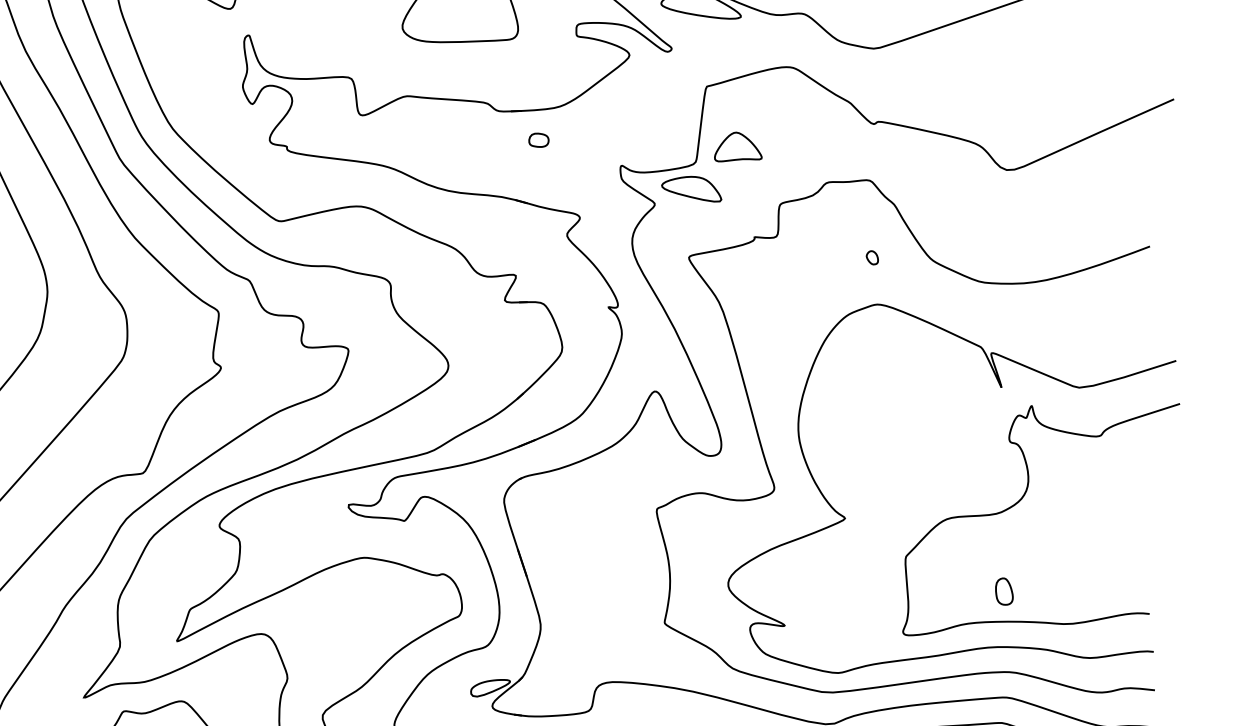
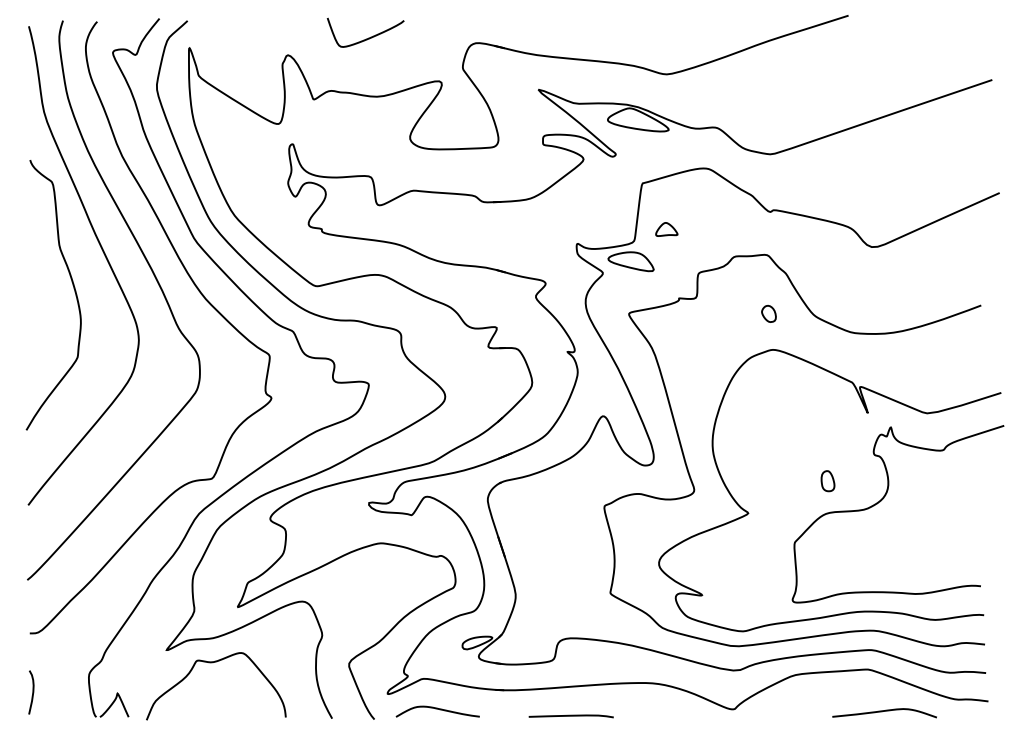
part: (539, 140) -> (514, 224), removed
part: (738, 147) -> (666, 229), size x0.6
part: (872, 258) -> (769, 314), size x1.6
part: (1003, 592) -> (827, 481), moved

